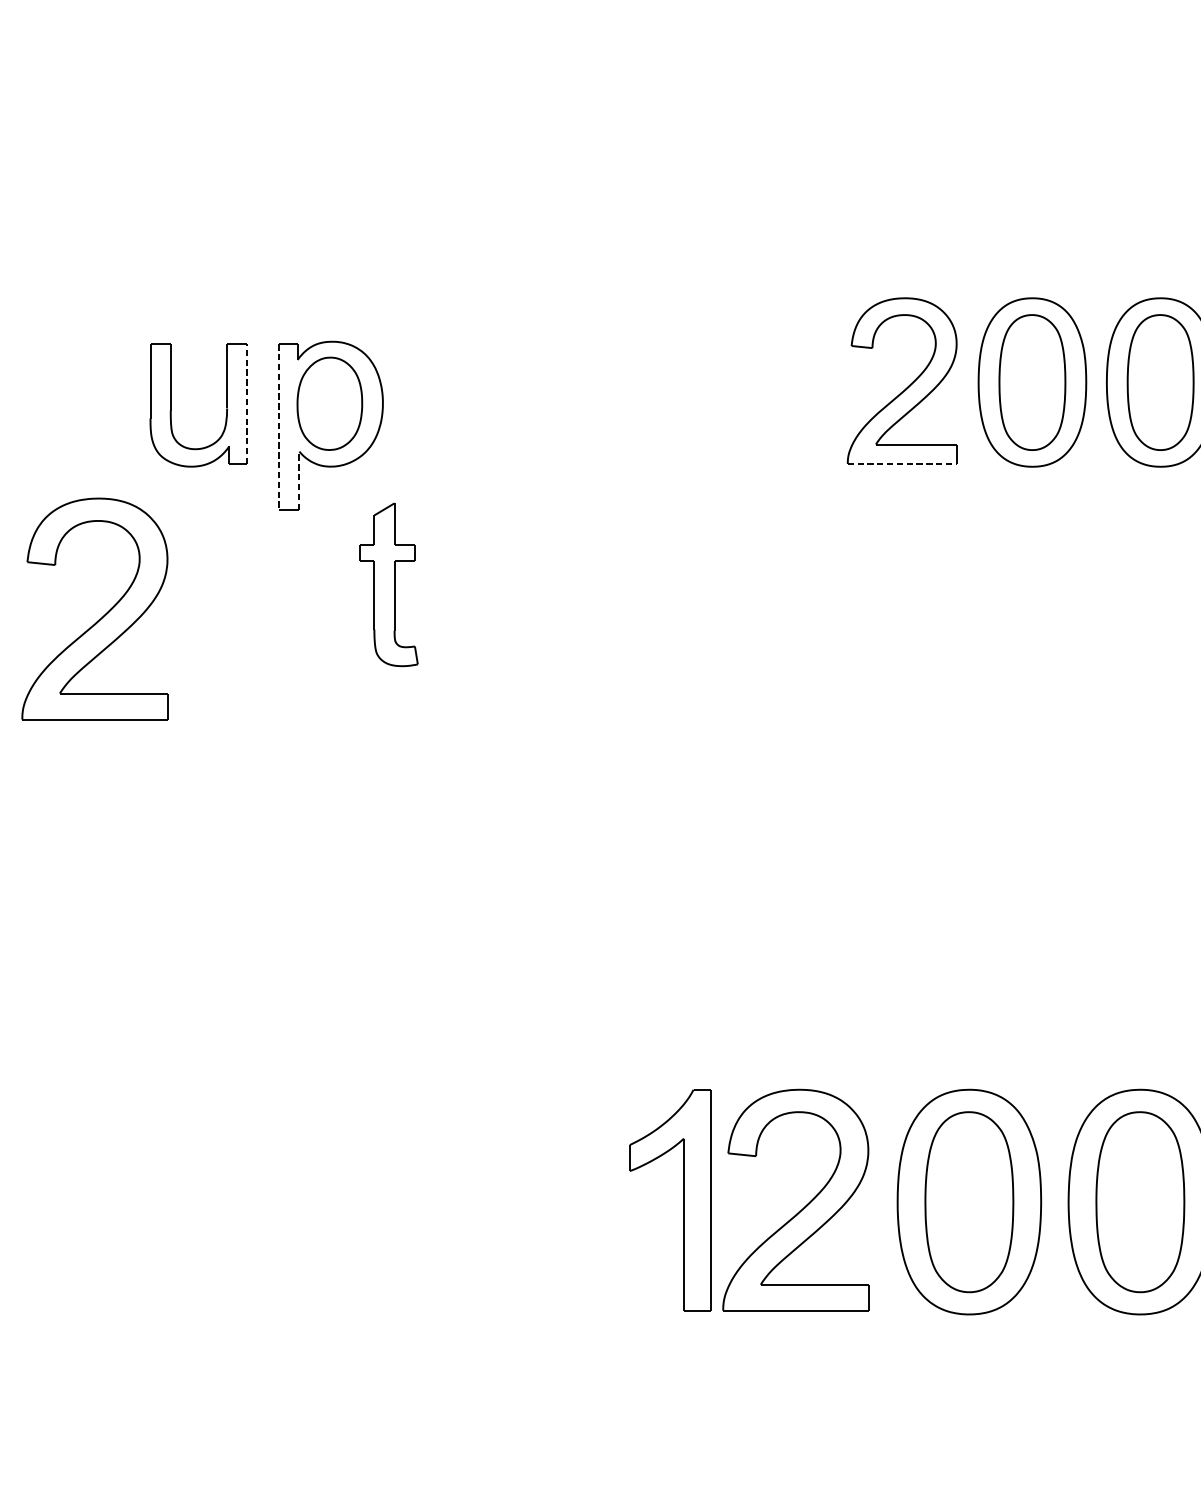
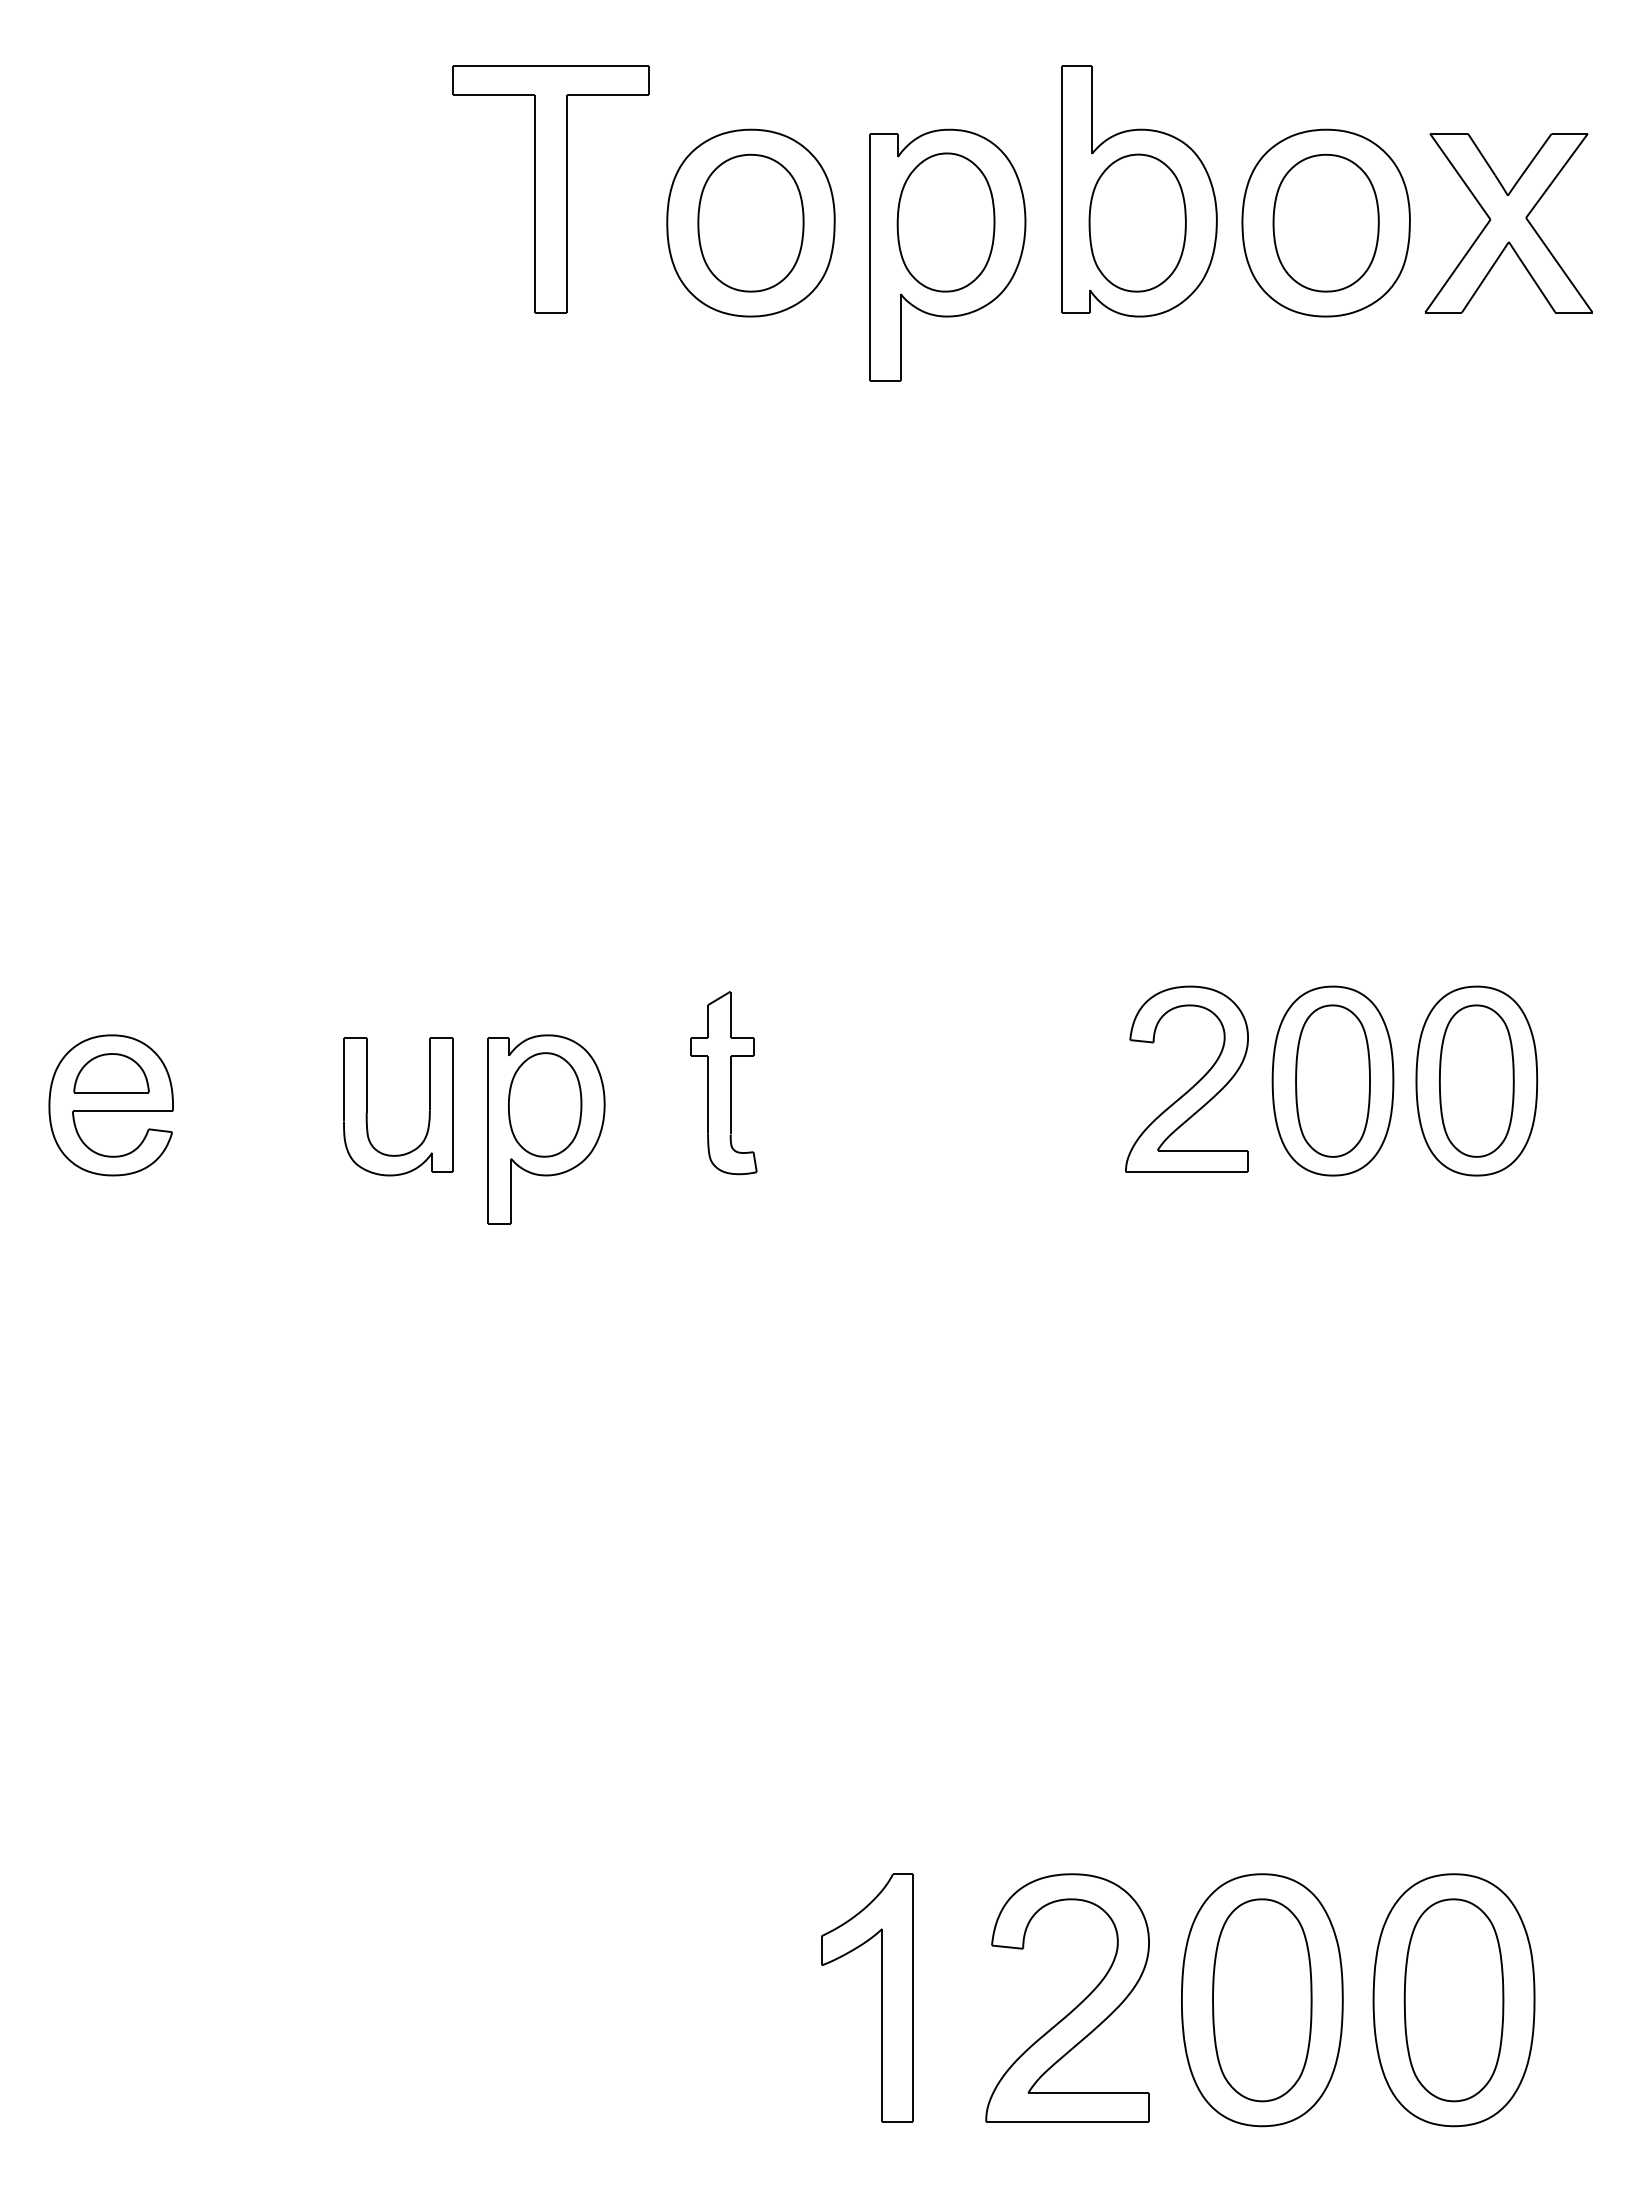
line: (247, 403) -> (452, 1104), dashed -> solid
line: (279, 427) -> (488, 1131), dashed -> solid
line: (902, 464) -> (1187, 1172), dashed -> solid
line: (298, 480) -> (510, 1191), dashed -> solid
part: (388, 585) -> (723, 1083), moved
part: (101, 617) -> (288, 1344), removed
part: (683, 1199) -> (881, 1997), moved

